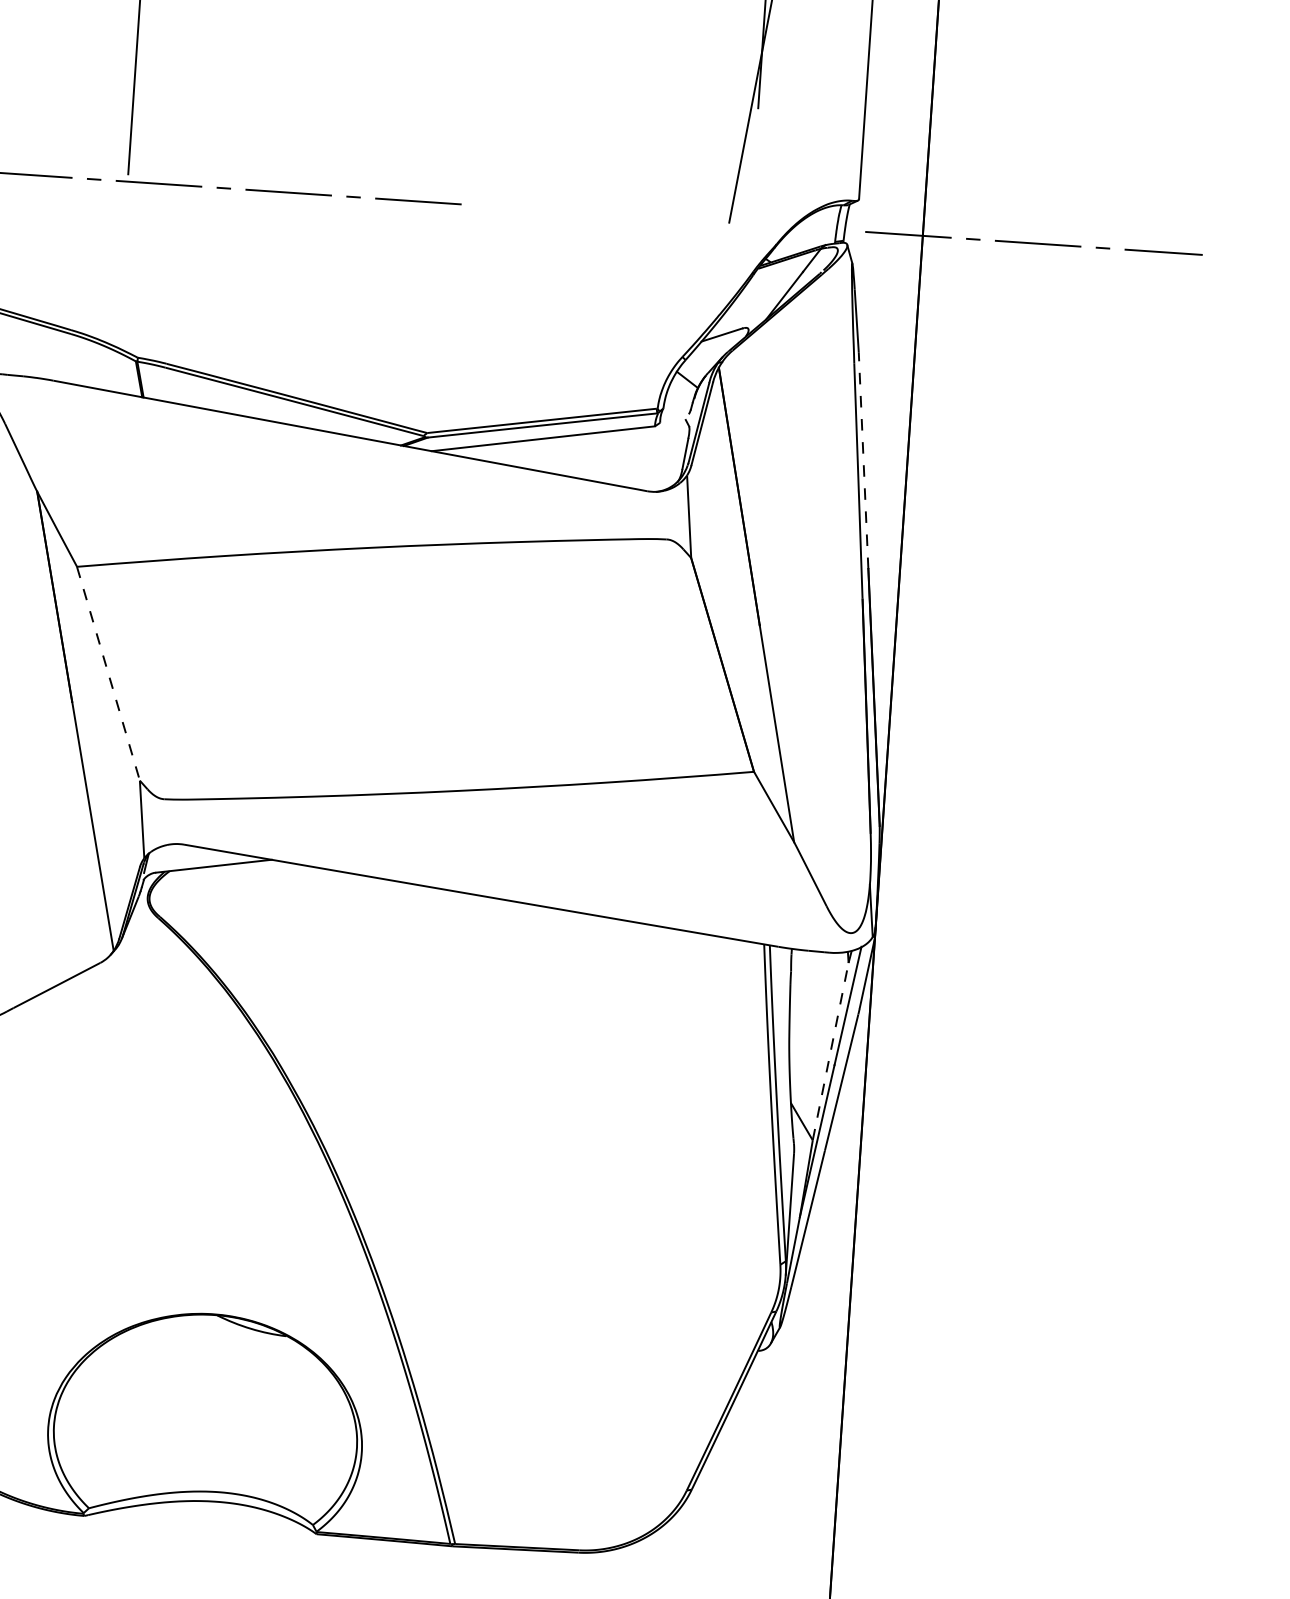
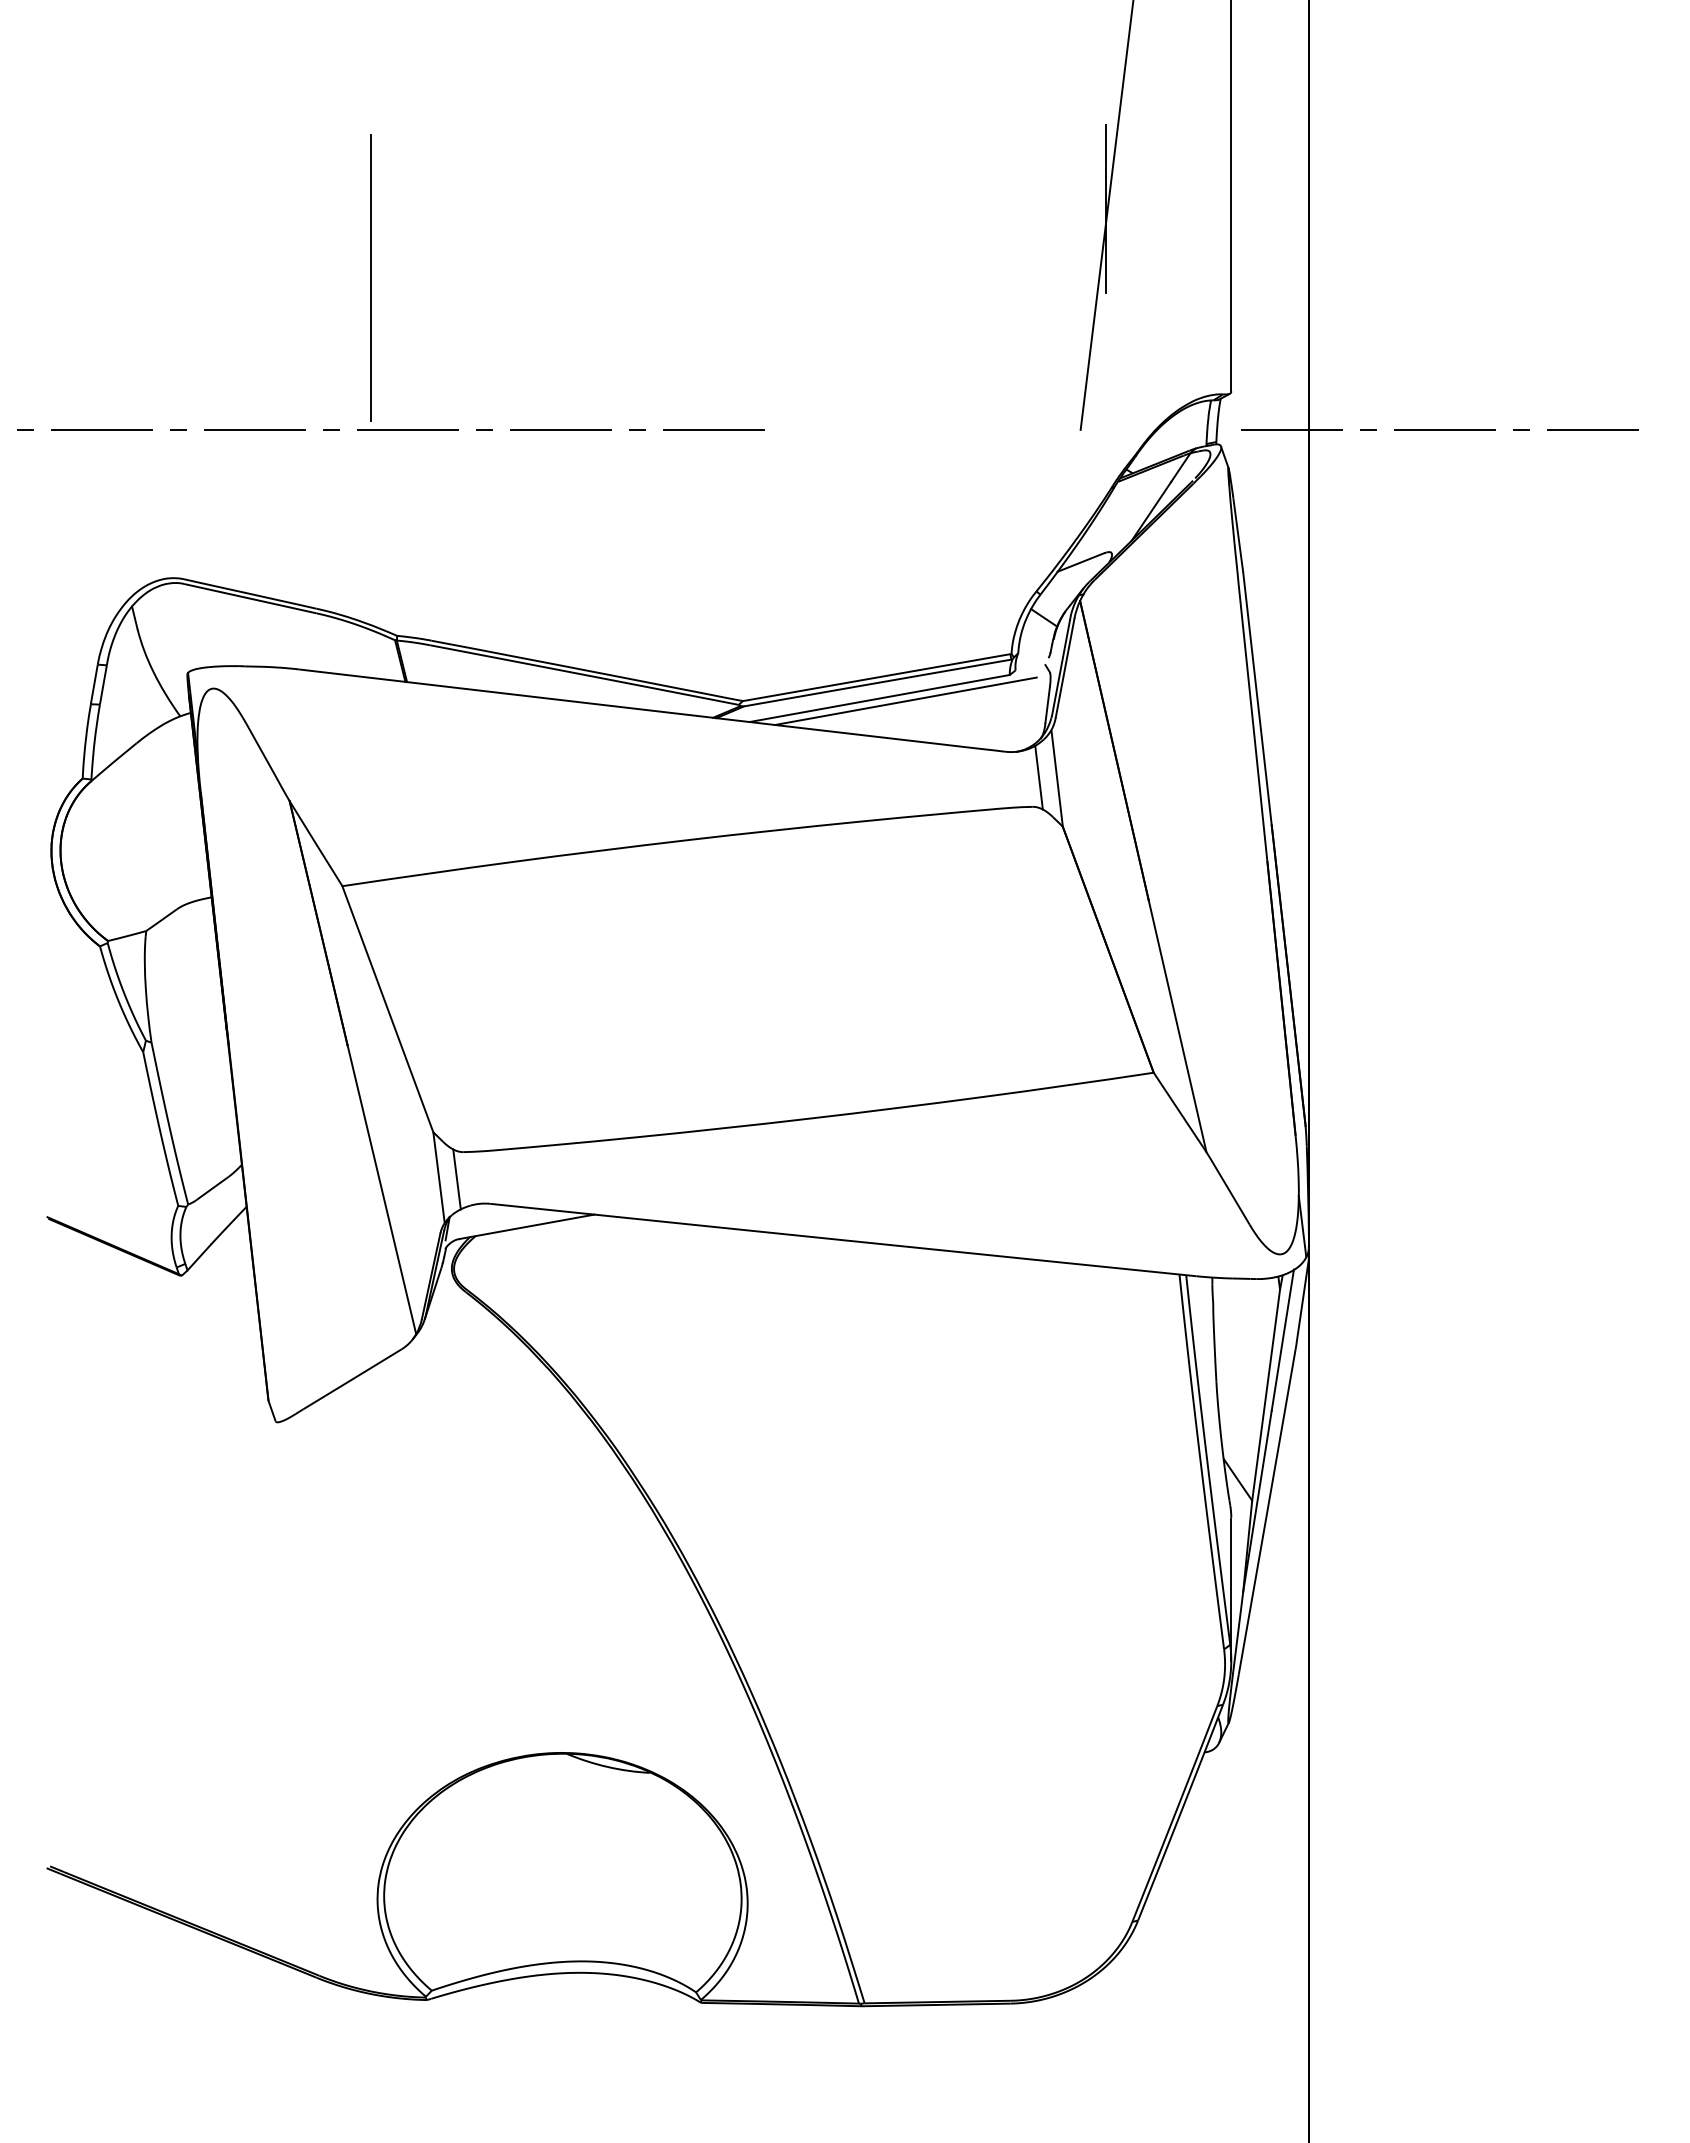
line: (565, 442) -> (905, 701), added
line: (863, 460) -> (1257, 698), dashed -> solid
line: (673, 514) -> (1038, 777), added
line: (108, 674) -> (388, 1009), dashed -> solid
line: (156, 822) -> (456, 1179), added
line: (831, 1051) -> (1266, 1394), dashed -> solid

